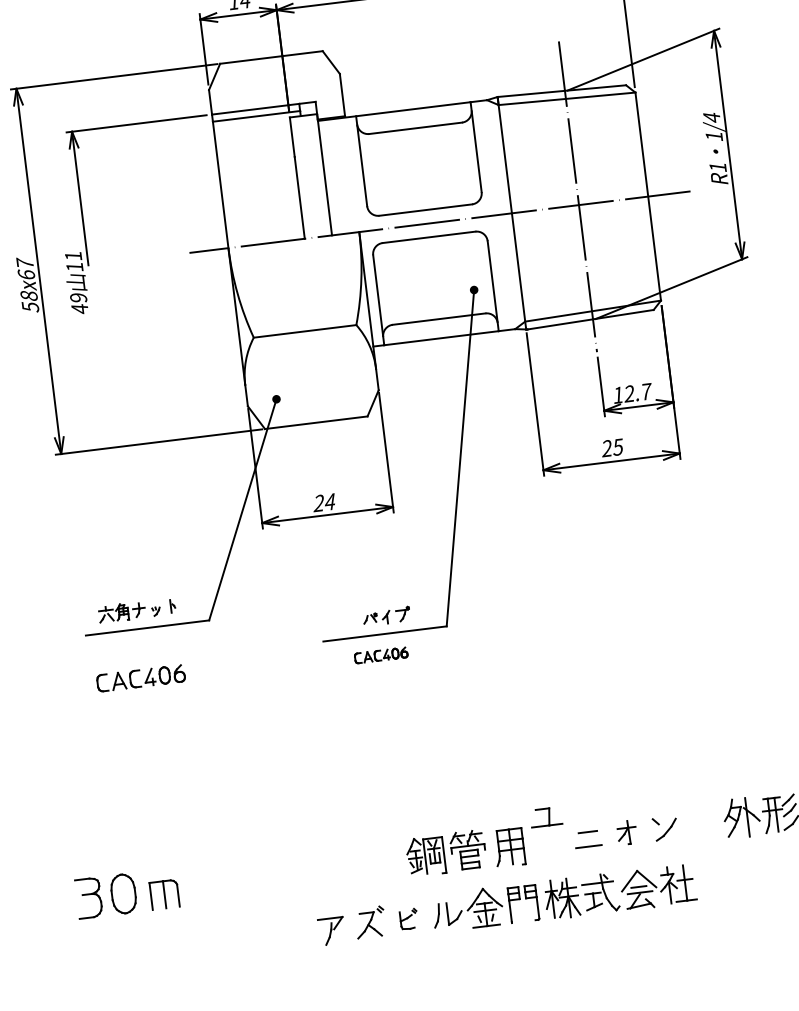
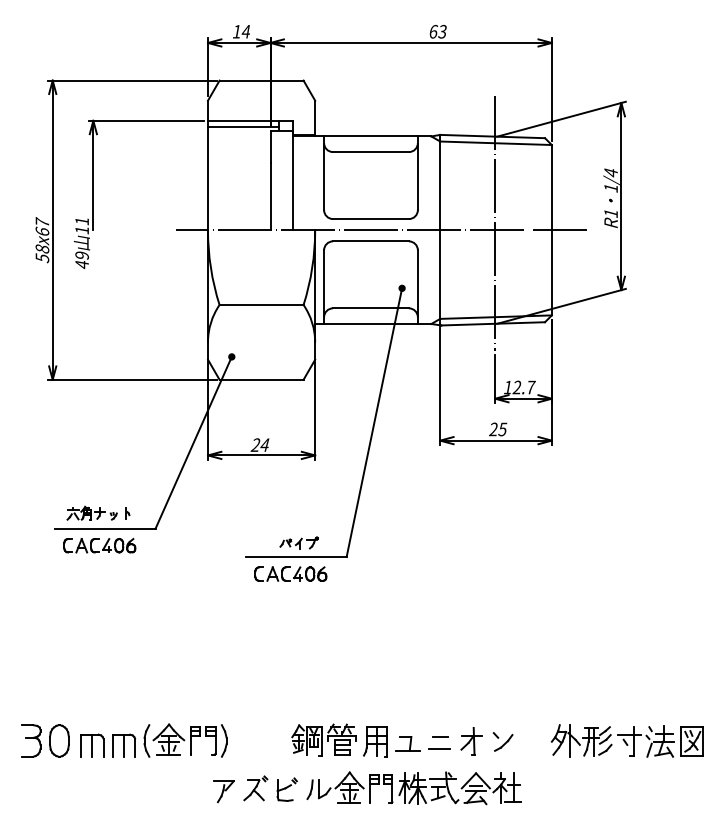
part: (380, 654) -> (290, 573), size x1.67
part: (140, 678) -> (99, 545), moved
part: (545, 816) -> (407, 743), moved
part: (626, 832) -> (471, 741), size x1.43
part: (257, 876) -> (169, 740), added
part: (408, 919) -> (286, 789), size x1.43

